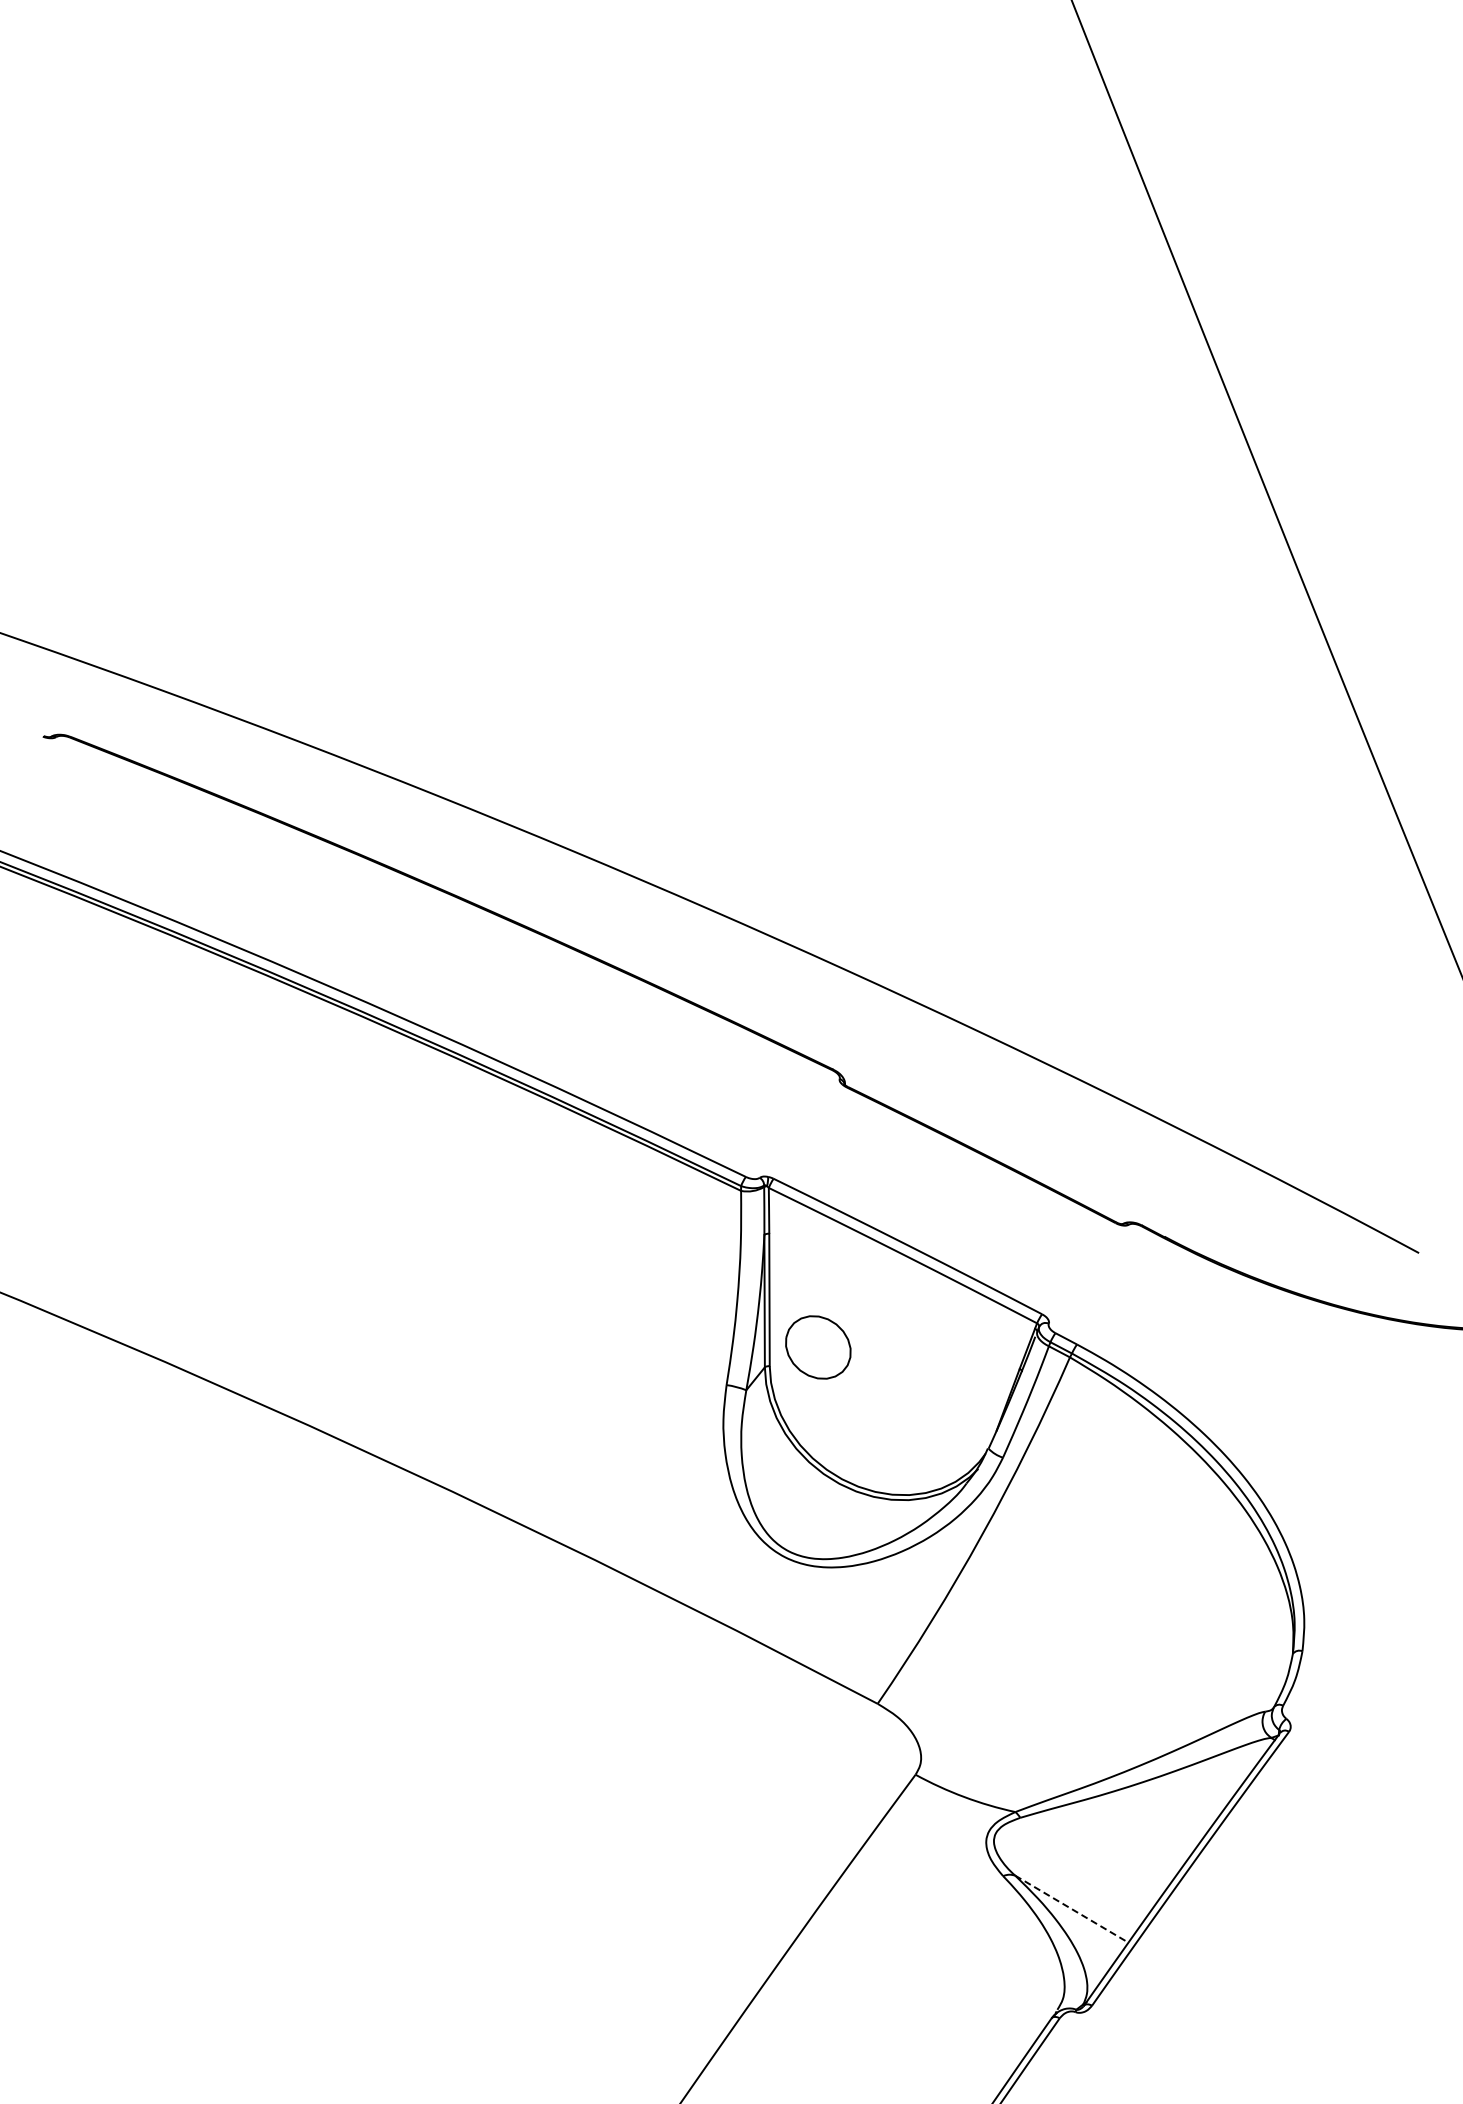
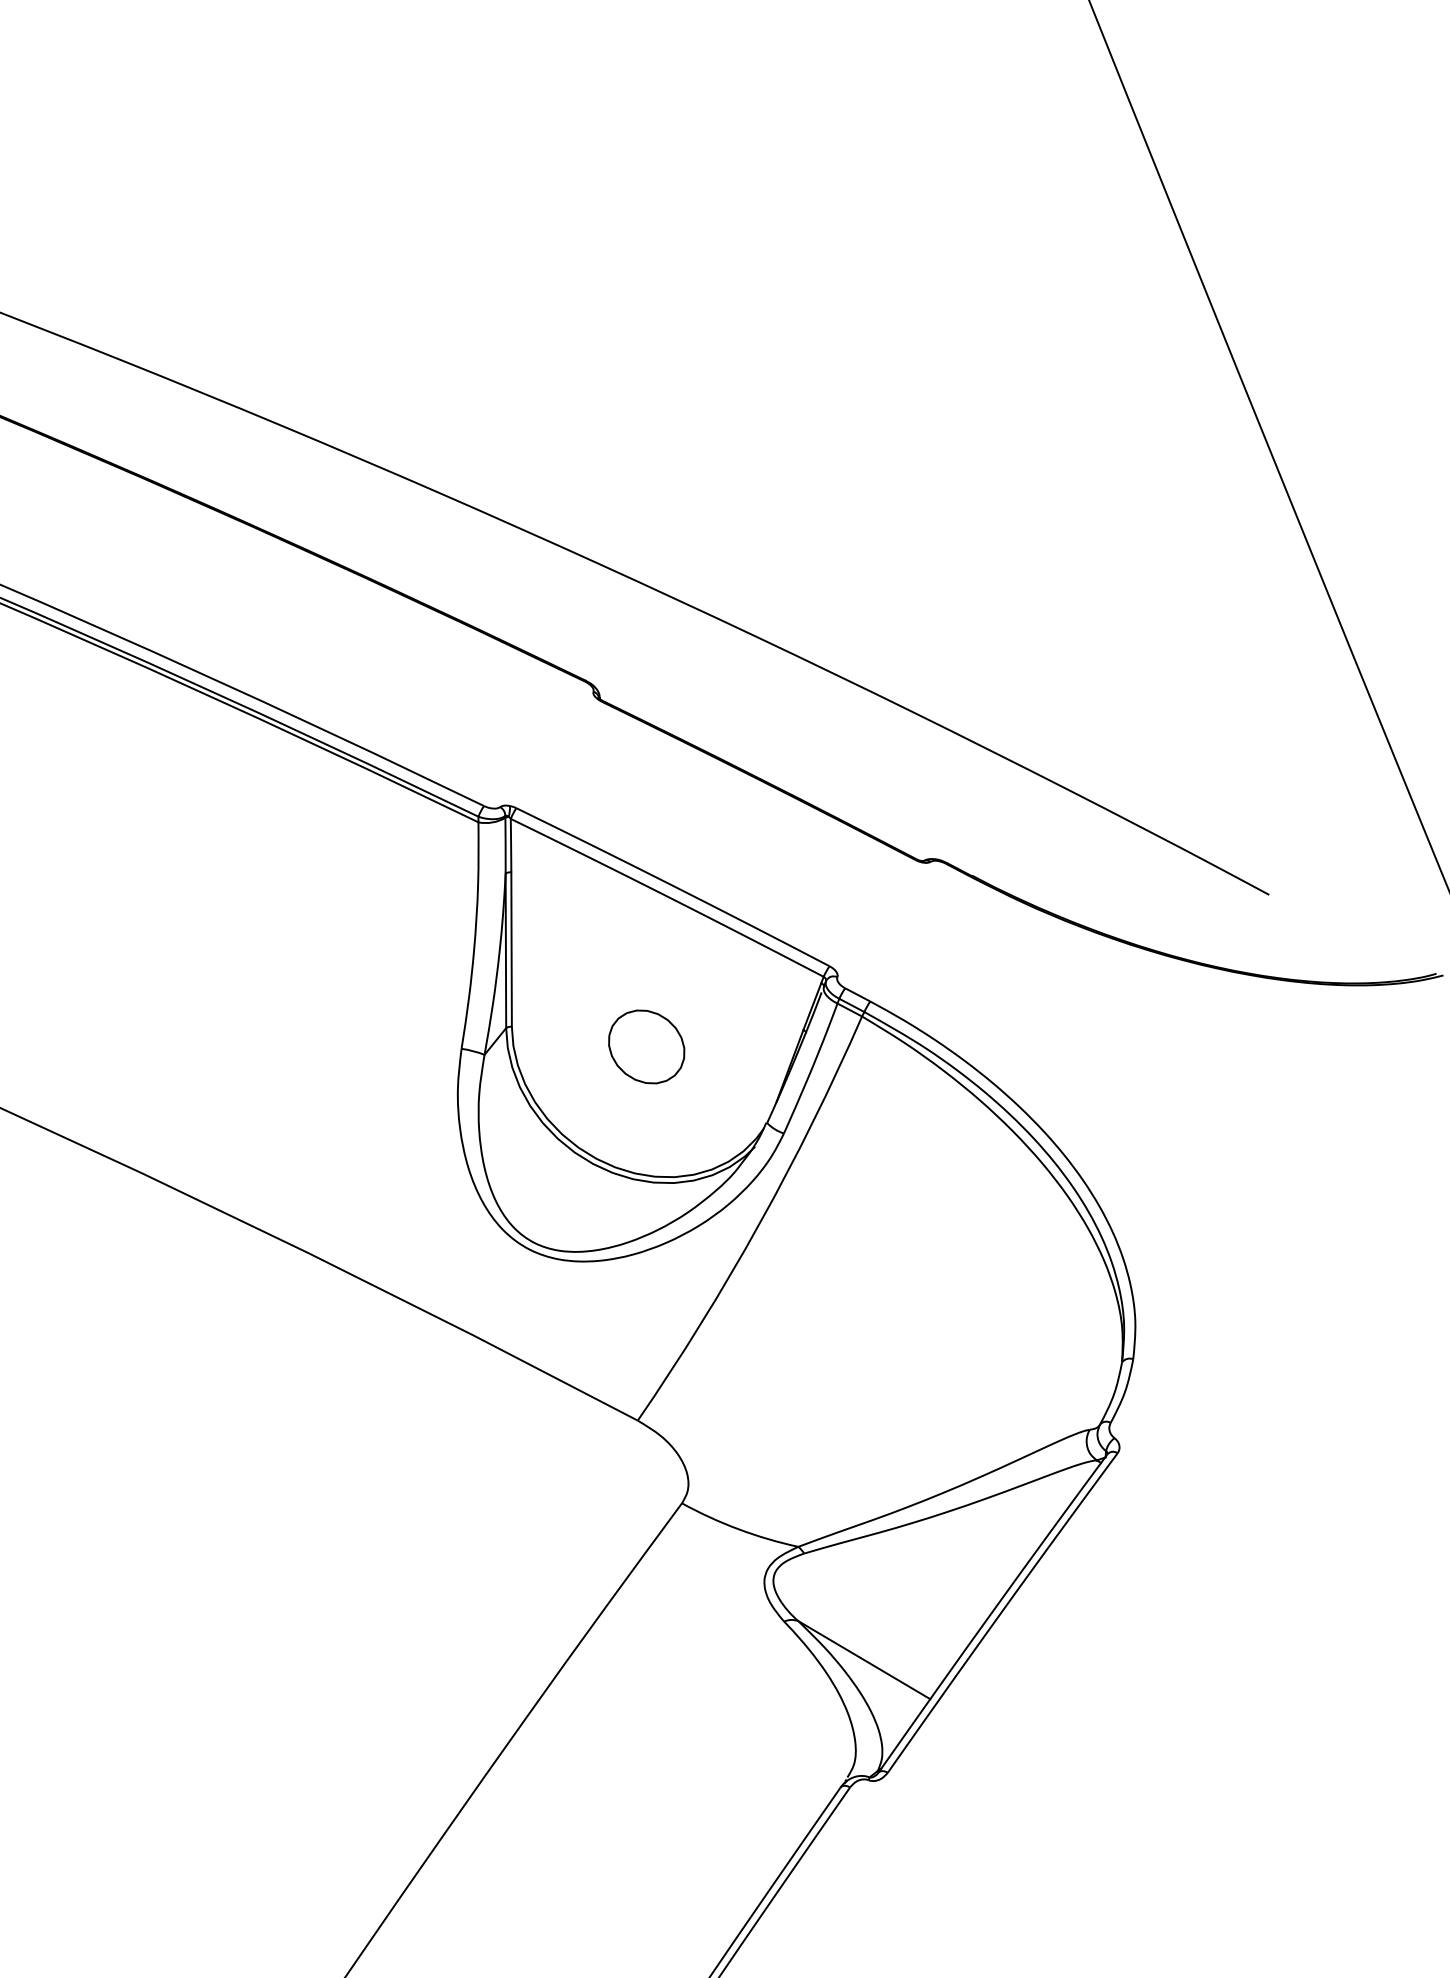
part: (818, 1347) -> (646, 1046), moved
line: (1071, 1909) -> (863, 1660), dashed -> solid

